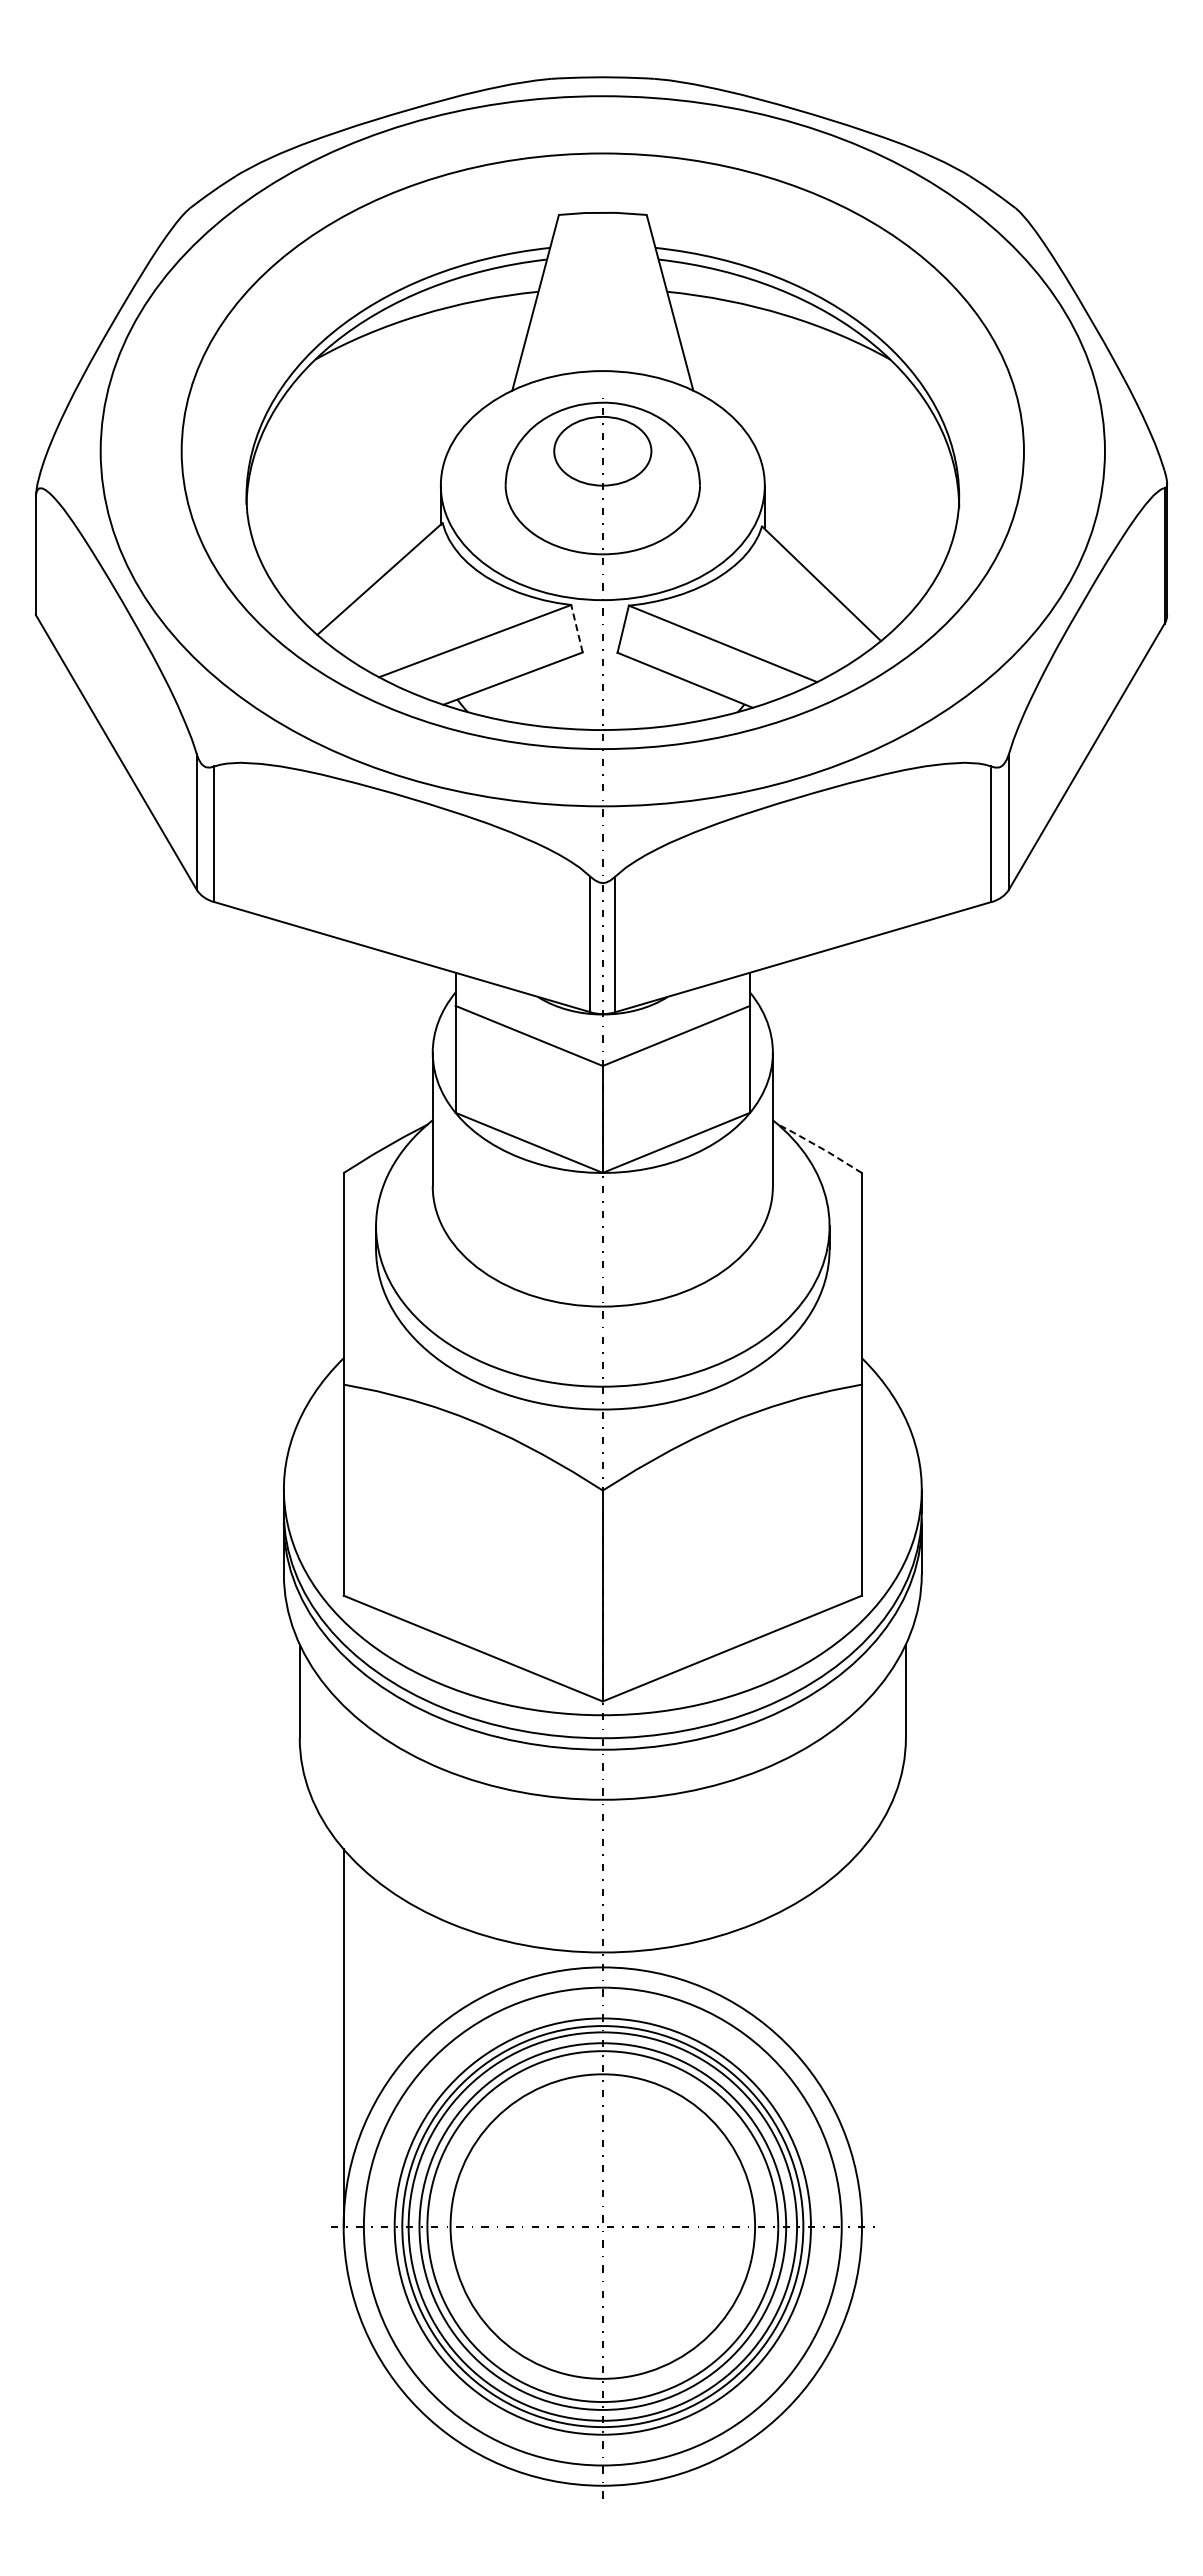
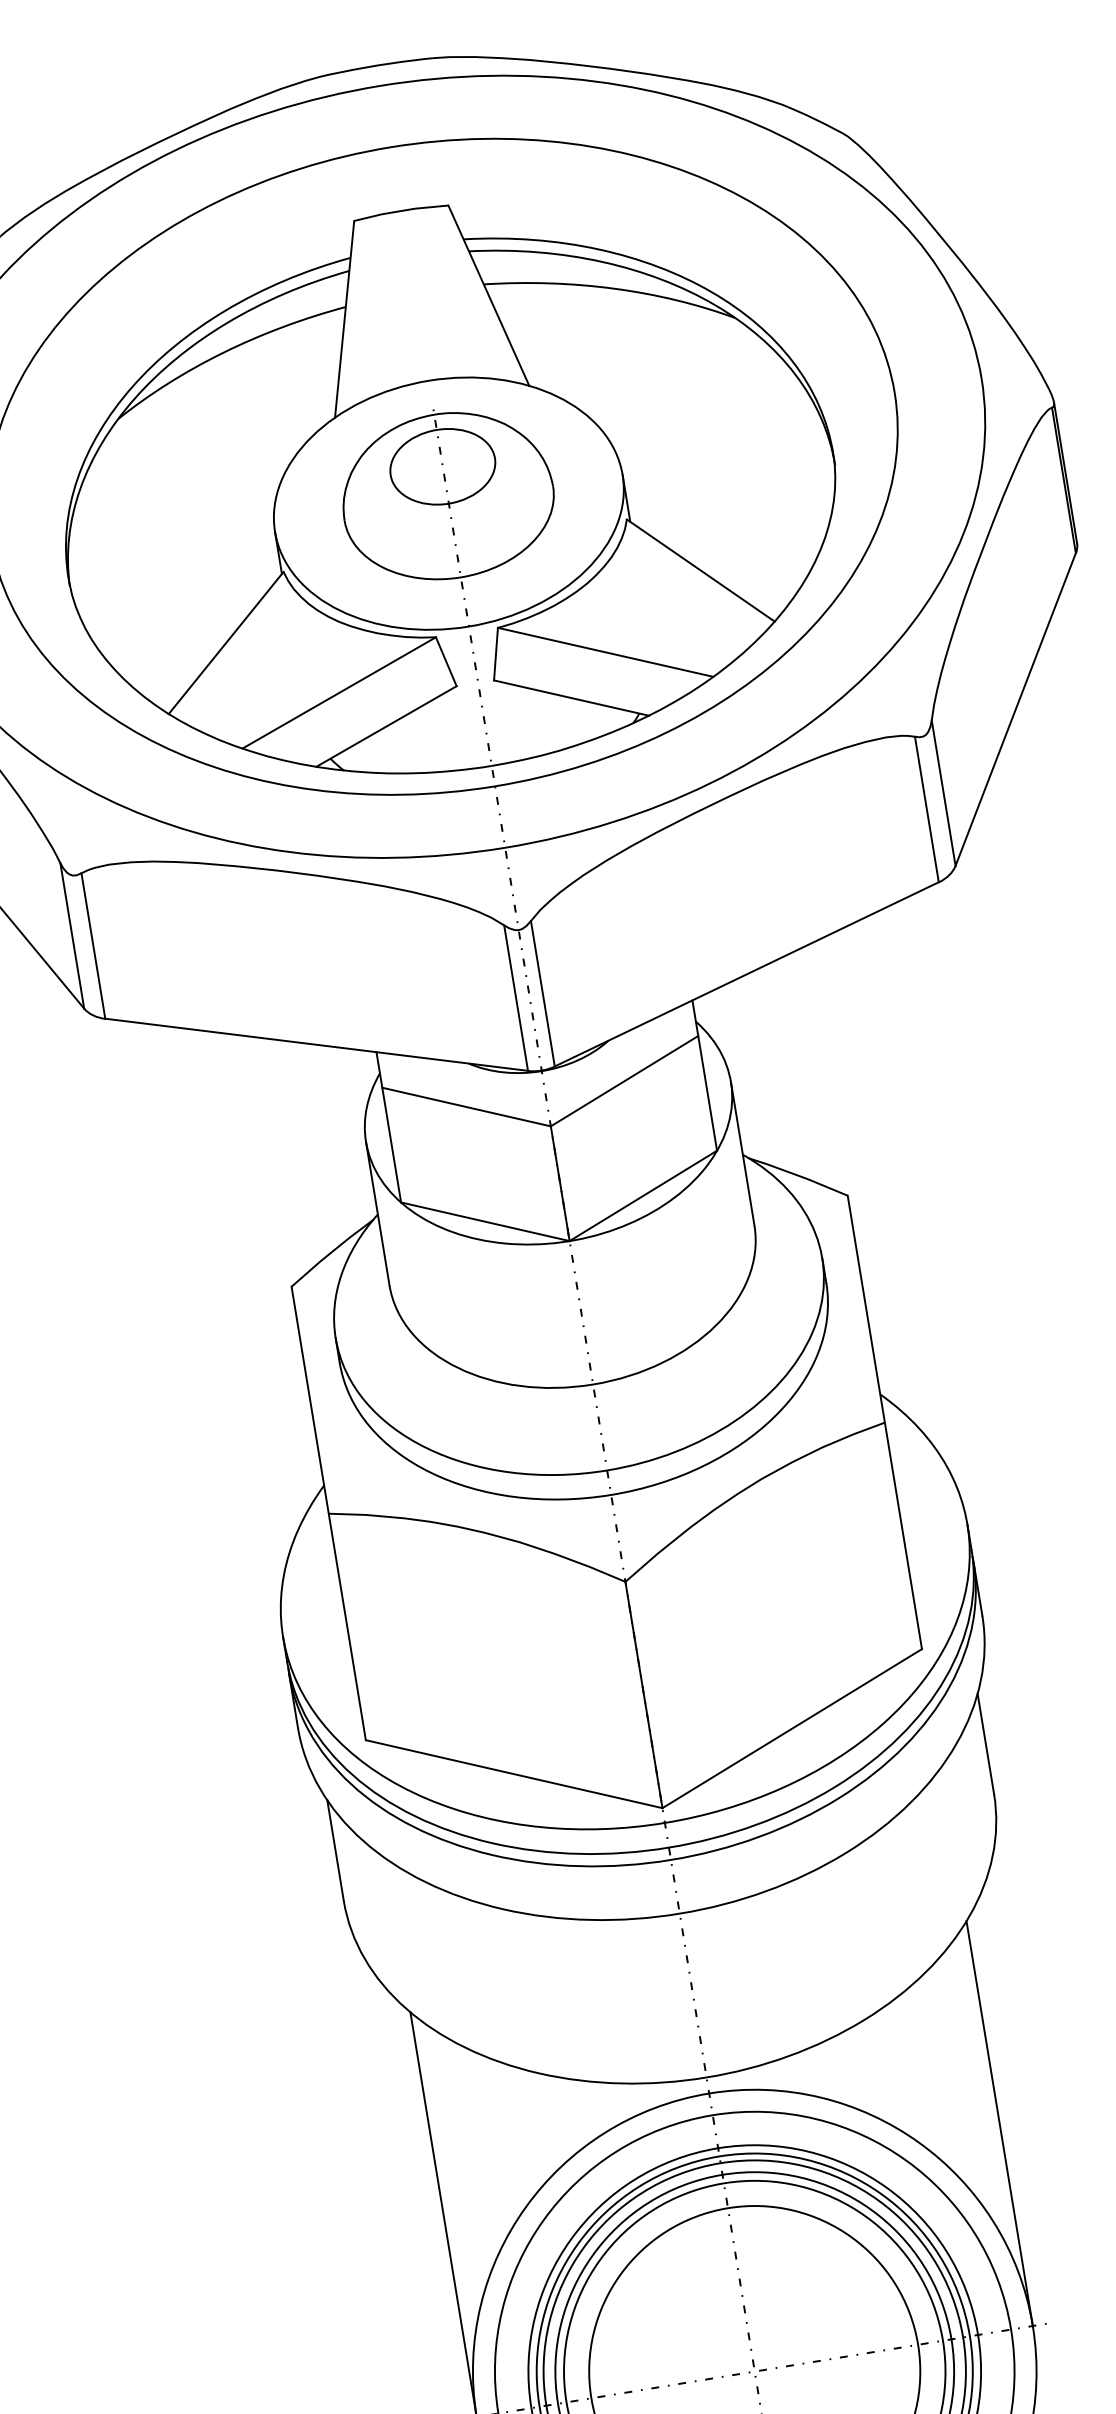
line: (576, 628) -> (445, 661), dashed -> solid
line: (819, 1147) -> (797, 1175), dashed -> solid
line: (862, 2037) -> (1000, 2123), added

